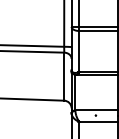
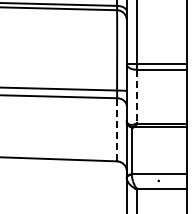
line: (78, 52) -> (136, 97), solid -> dashed
line: (64, 76) -> (117, 129), solid -> dashed

